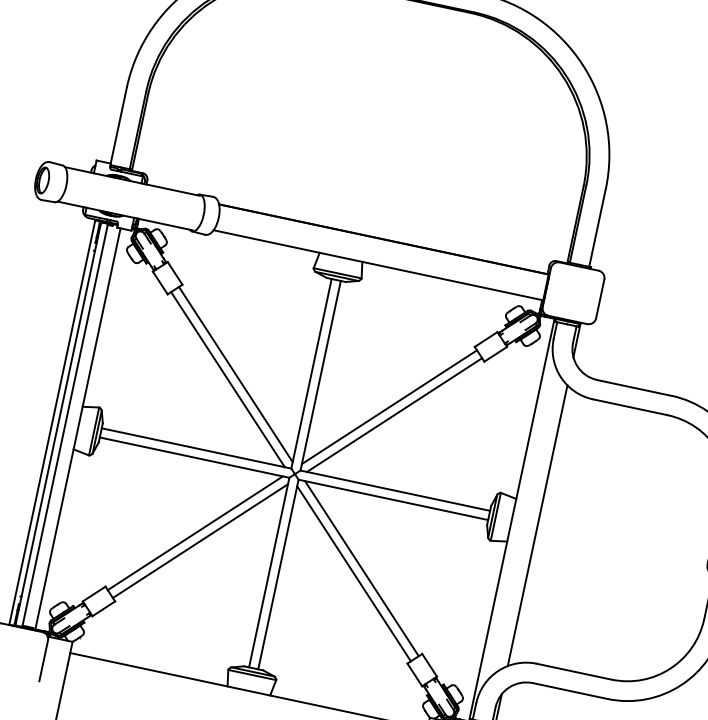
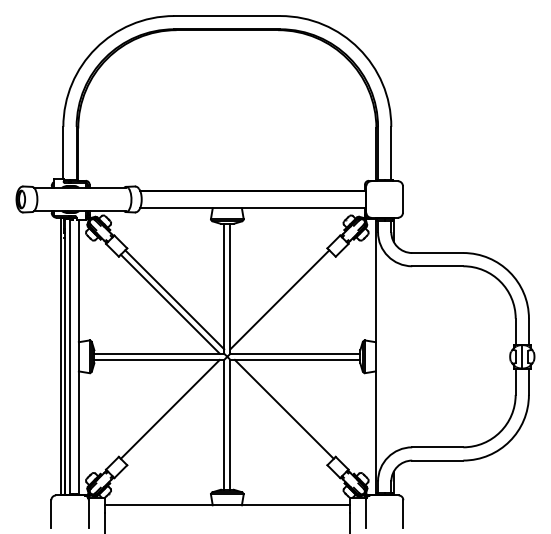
line: (393, 413) -> (283, 303), removed
line: (537, 525) -> (393, 356), removed
line: (200, 540) -> (174, 413), removed
line: (353, 573) -> (279, 413), removed

